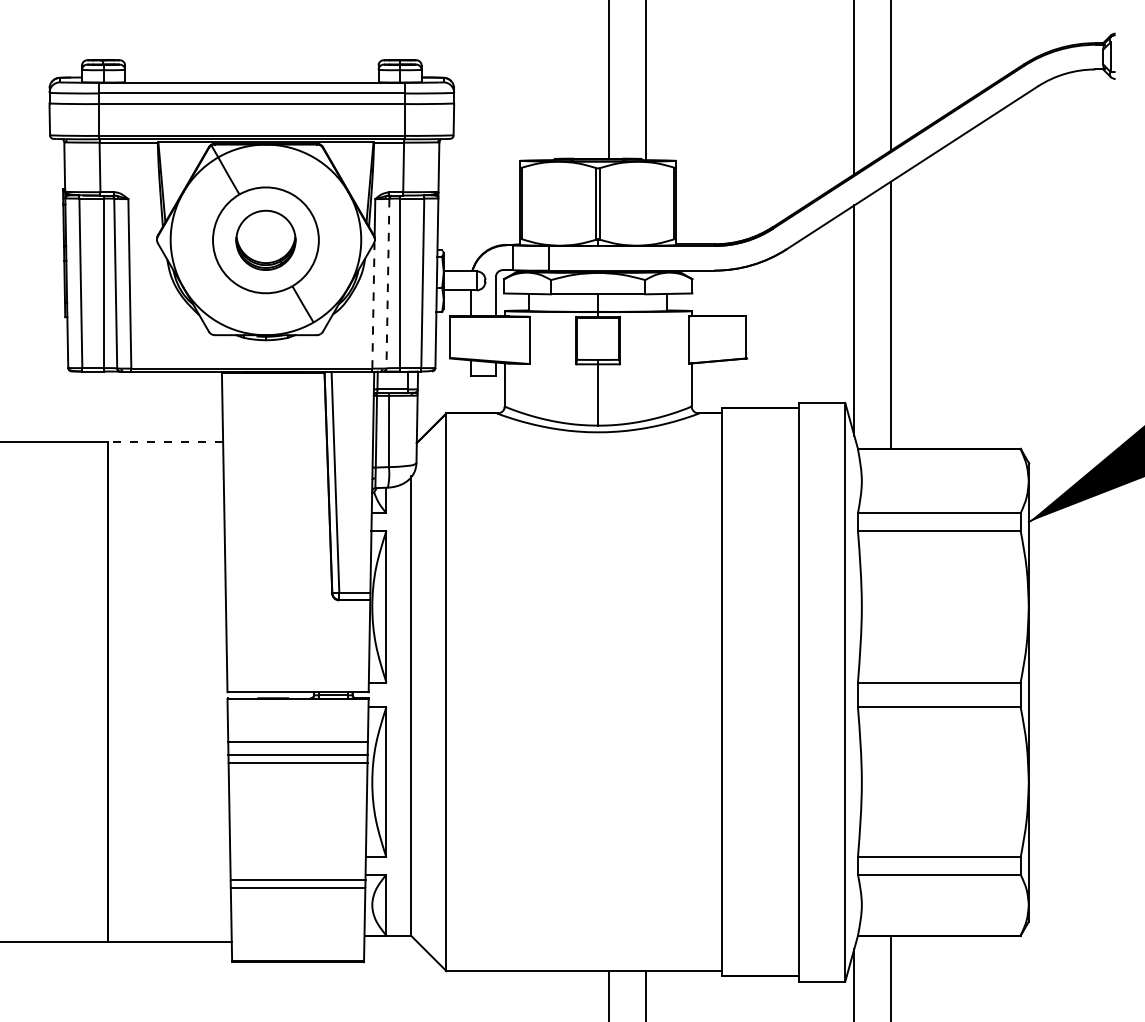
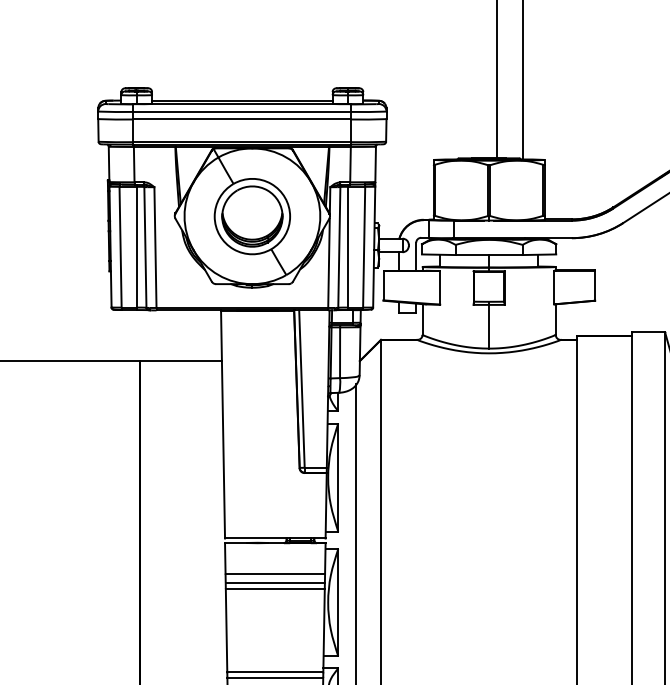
line: (251, 77) -> (242, 100), added
part: (265, 240) -> (252, 216), size x1.43
line: (387, 283) -> (339, 247), dashed -> solid
line: (373, 306) -> (329, 263), dashed -> solid
line: (165, 442) -> (180, 360), dashed -> solid

